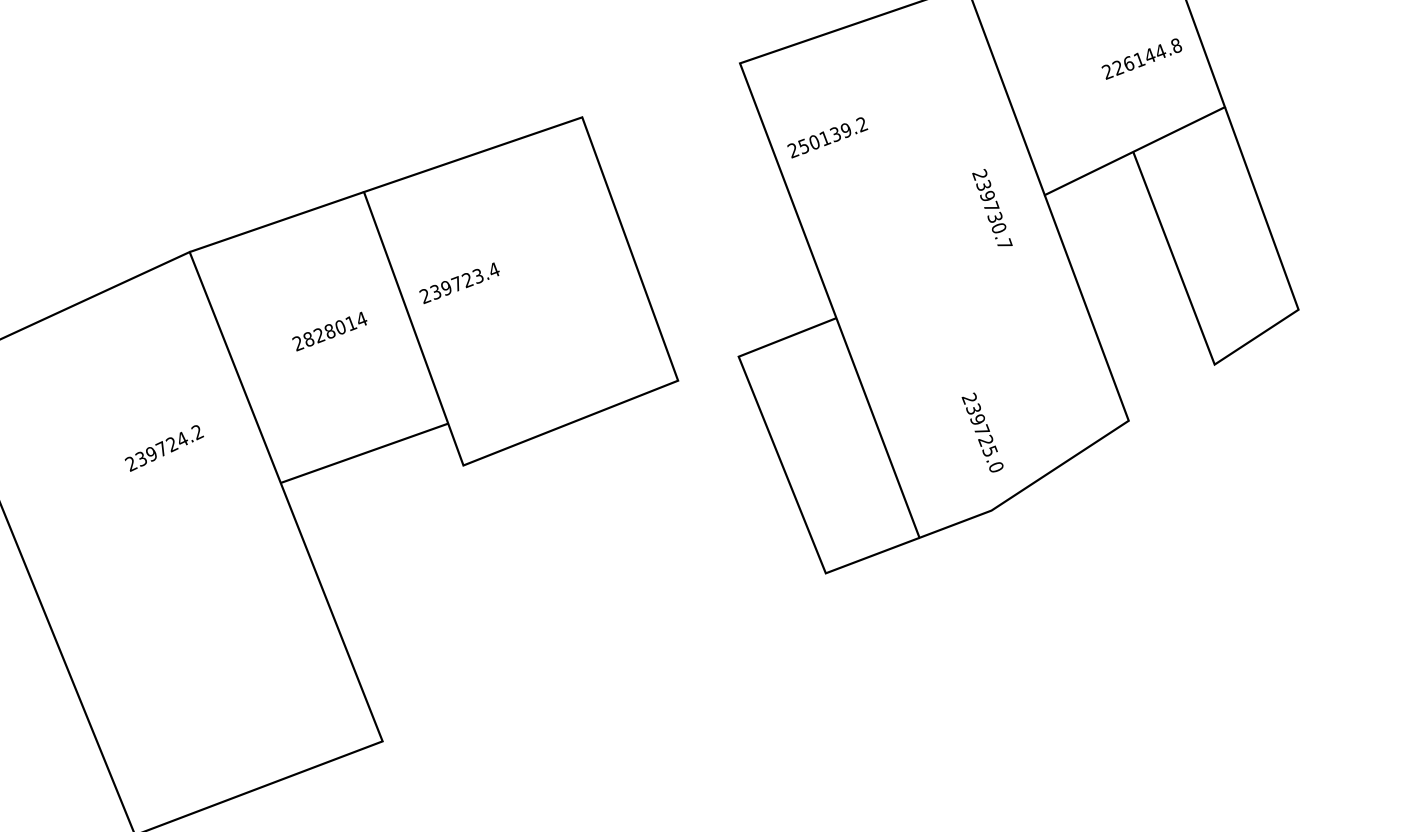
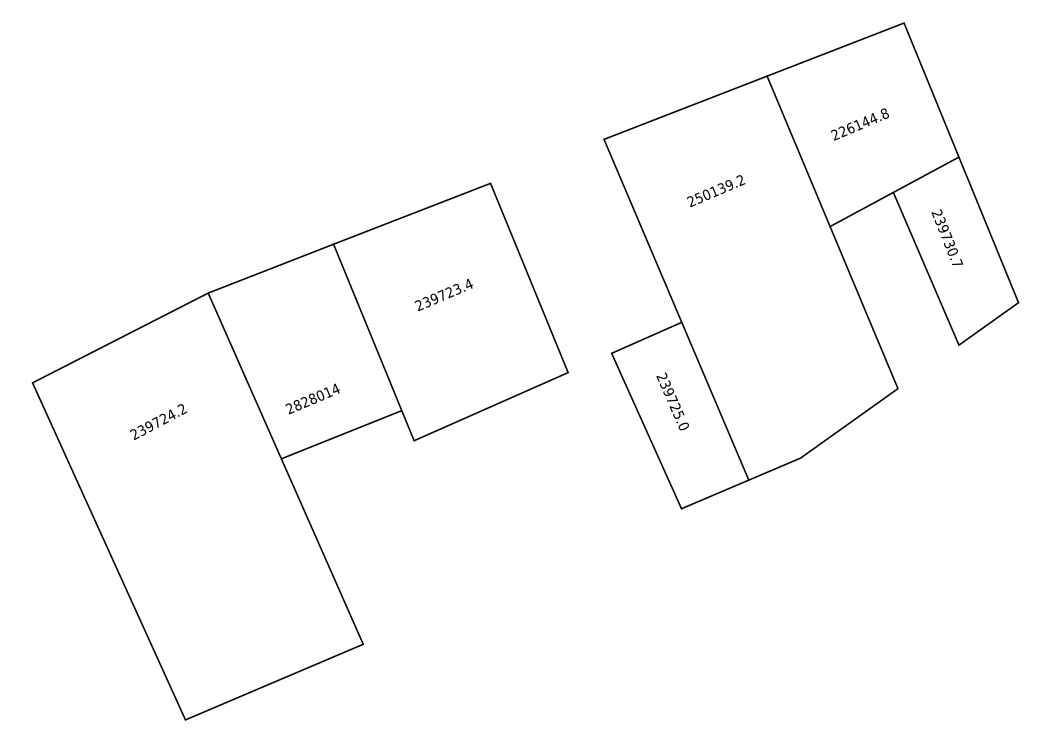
text: (1141, 59) -> (859, 124), moved
text: (828, 138) -> (716, 191), moved
text: (992, 206) -> (947, 236), moved
text: (459, 282) -> (443, 294), moved
text: (329, 330) -> (312, 398), moved
text: (982, 432) -> (672, 401), moved
text: (164, 447) -> (158, 421), moved

